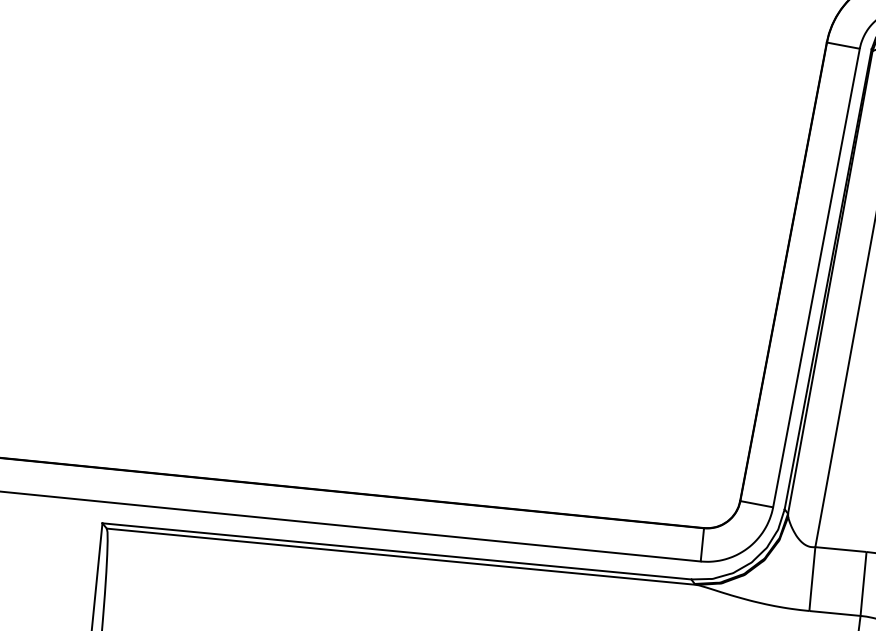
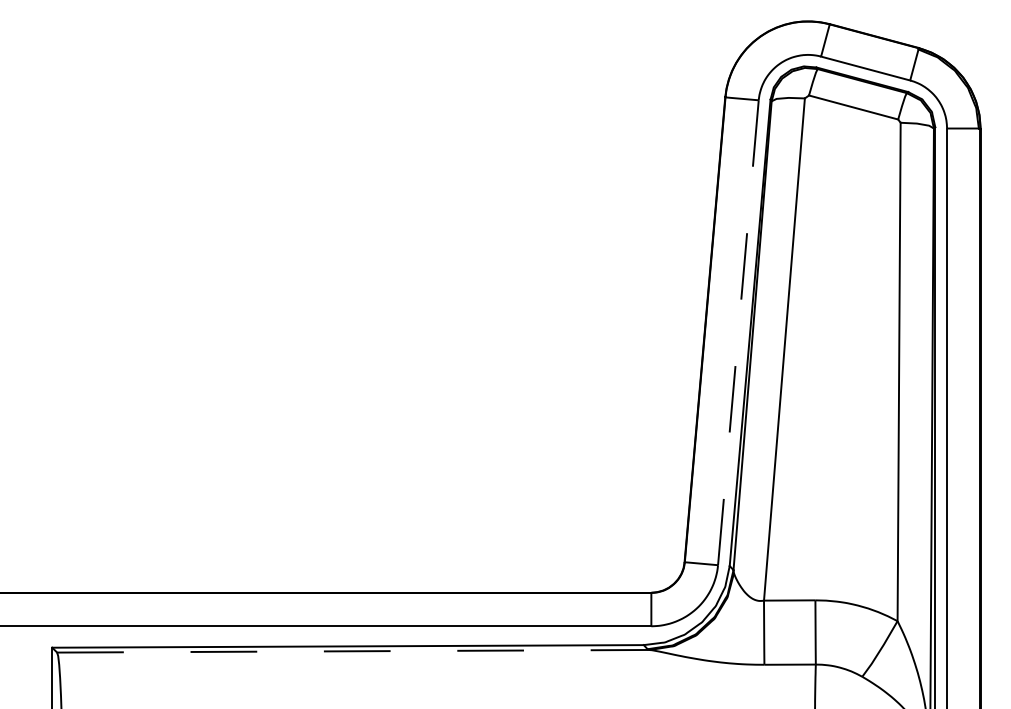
line: (816, 278) -> (738, 333), solid -> dashed
line: (402, 557) -> (354, 651), solid -> dashed

